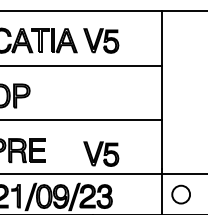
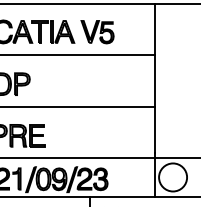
part: (101, 154) -> (97, 139), removed
circle: (181, 194) -> (173, 177), size x1.67

